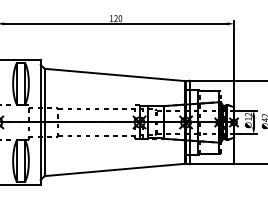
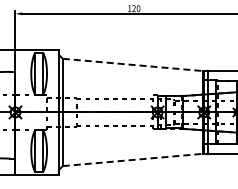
line: (115, 74) -> (133, 64), solid -> dashed
line: (115, 169) -> (133, 159), solid -> dashed

